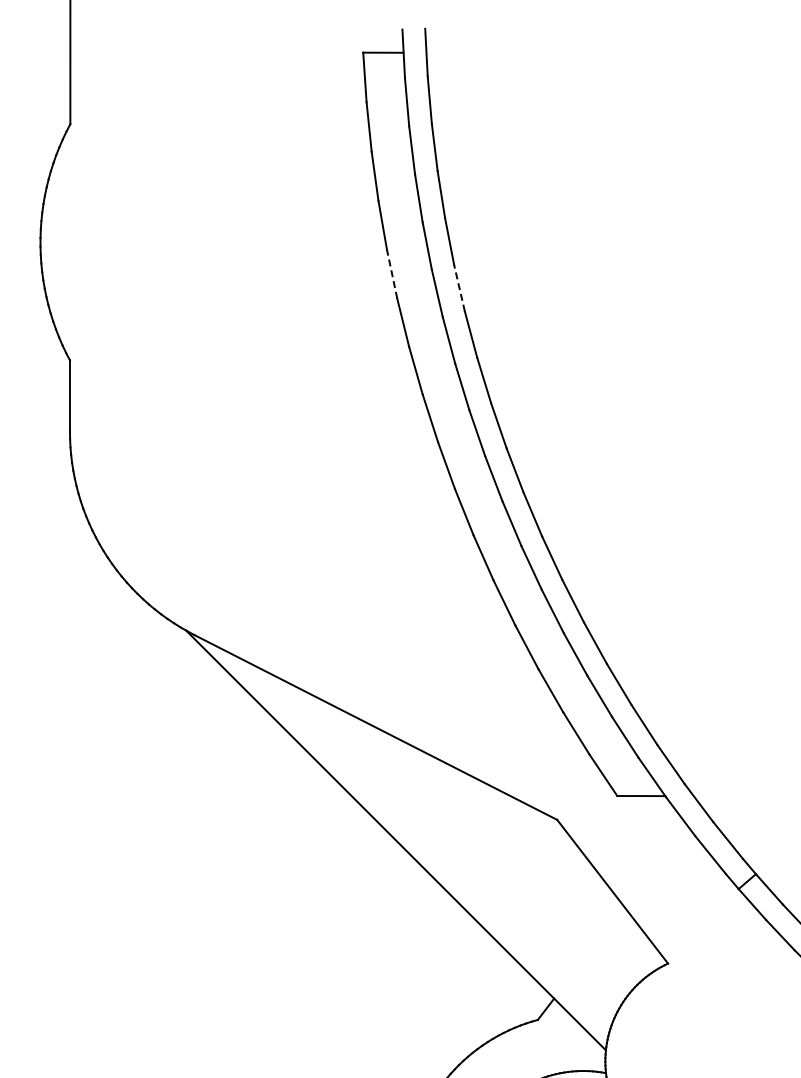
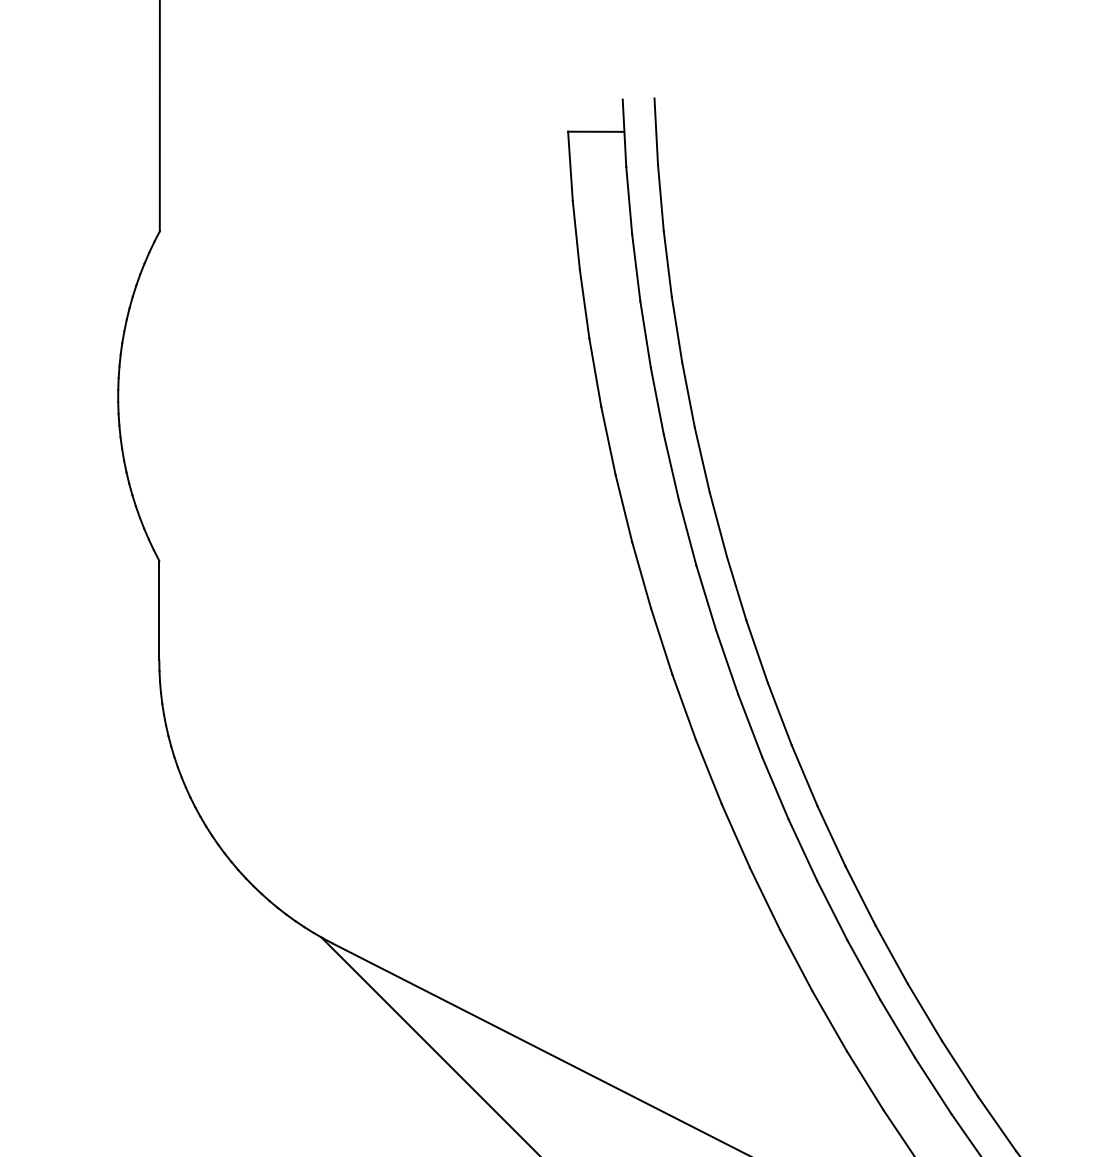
line: (392, 274) -> (608, 440), dashed -> solid
line: (459, 288) -> (702, 460), dashed -> solid

